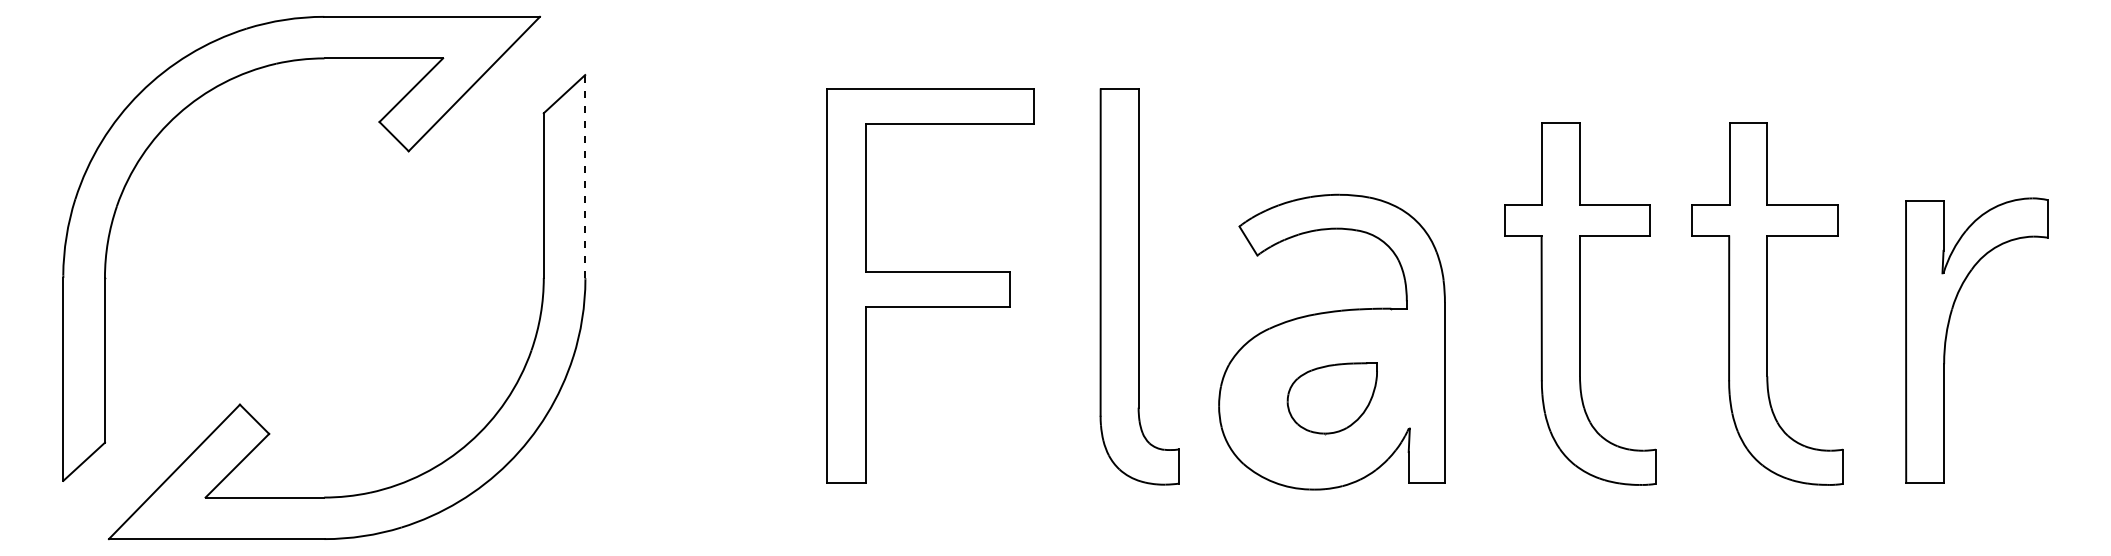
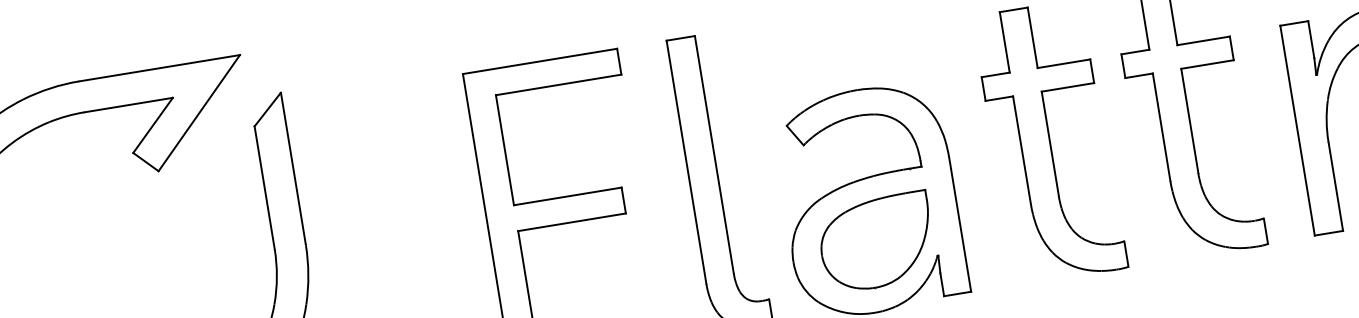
line: (585, 176) -> (293, 168), dashed -> solid
part: (1332, 398) -> (877, 242), size x1.67

